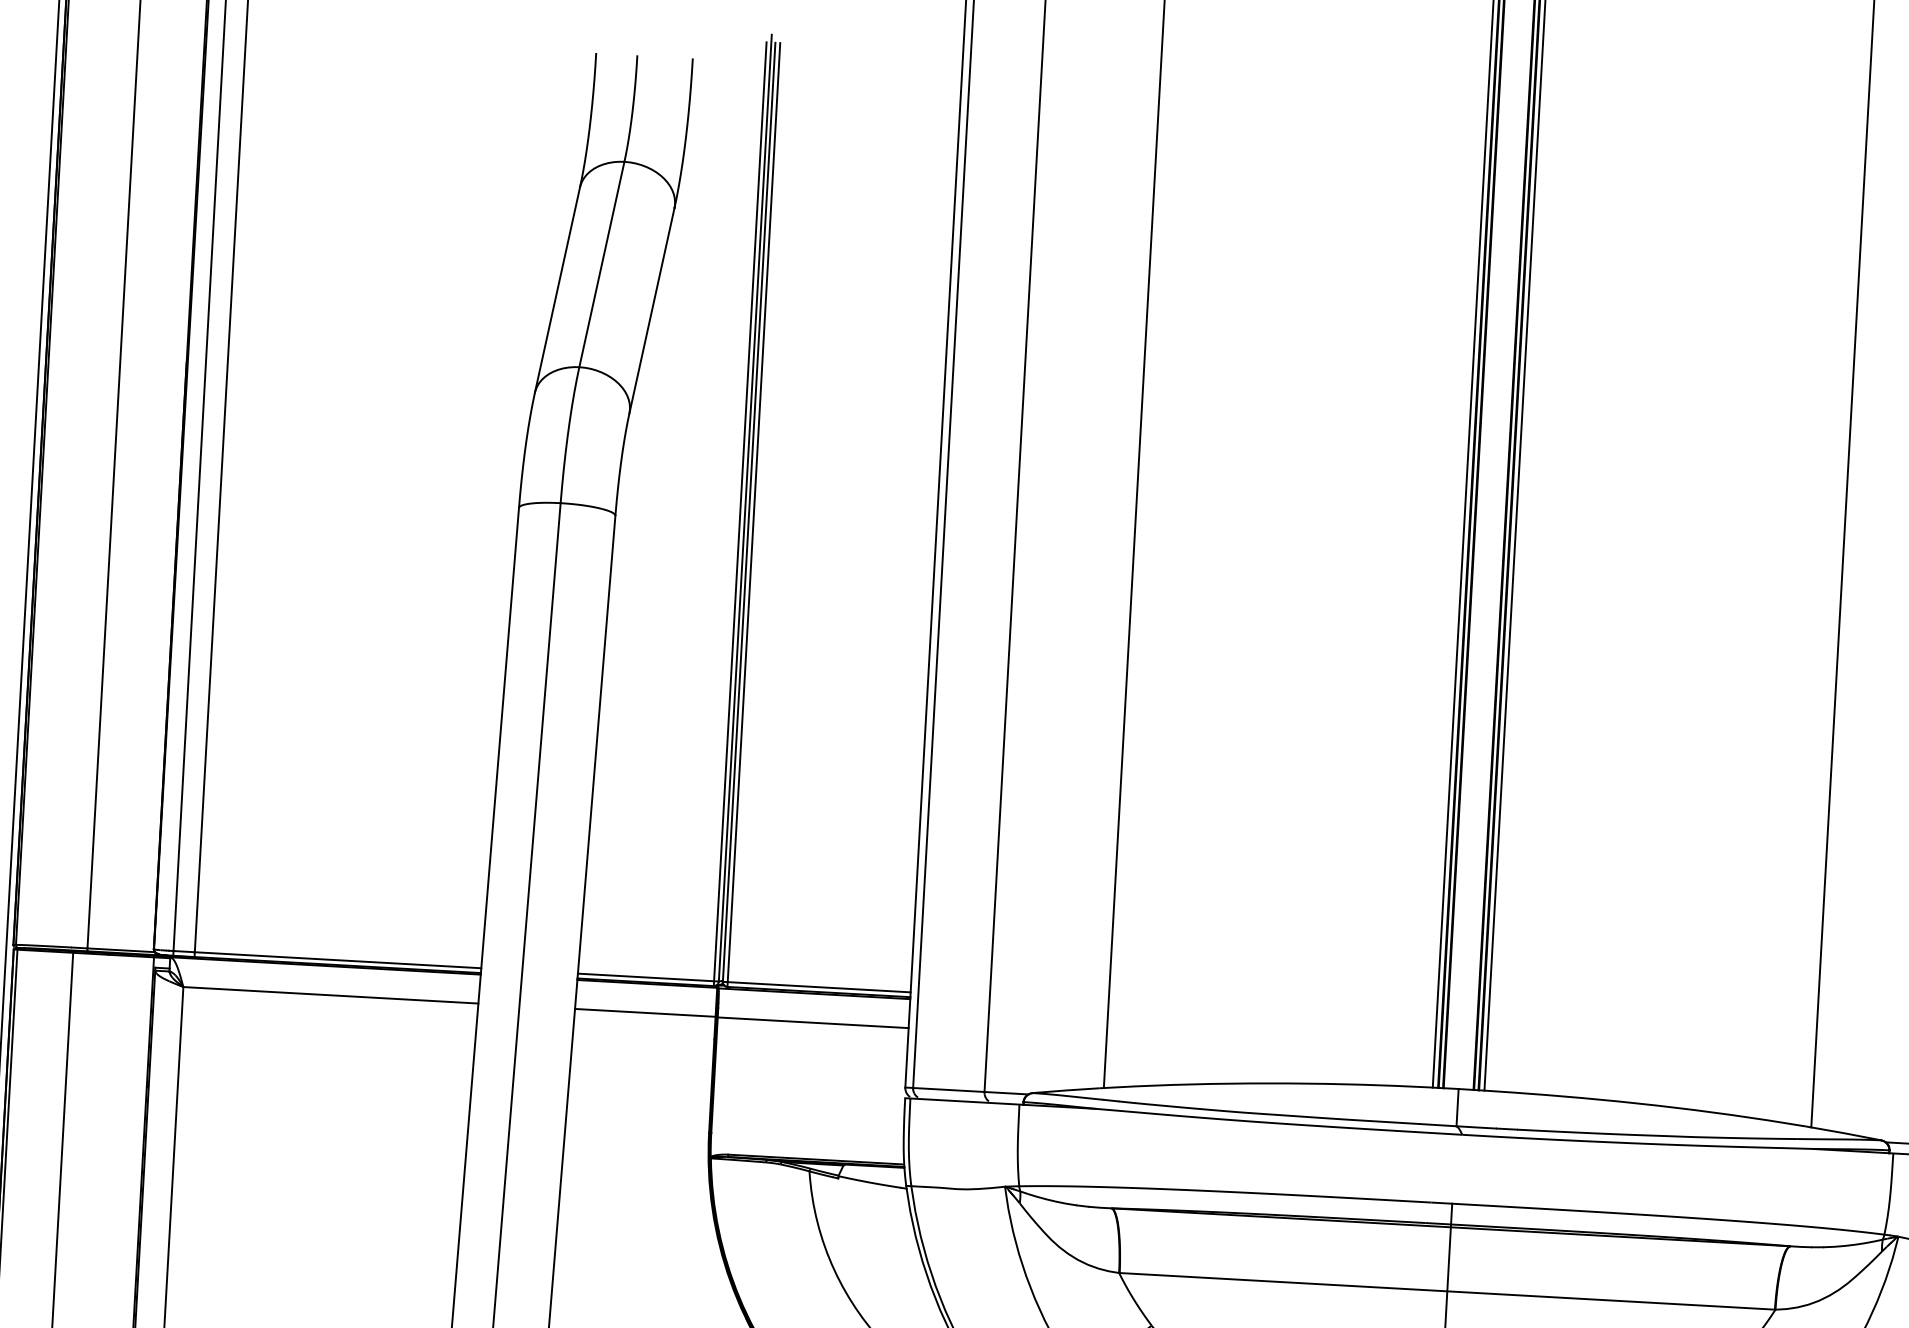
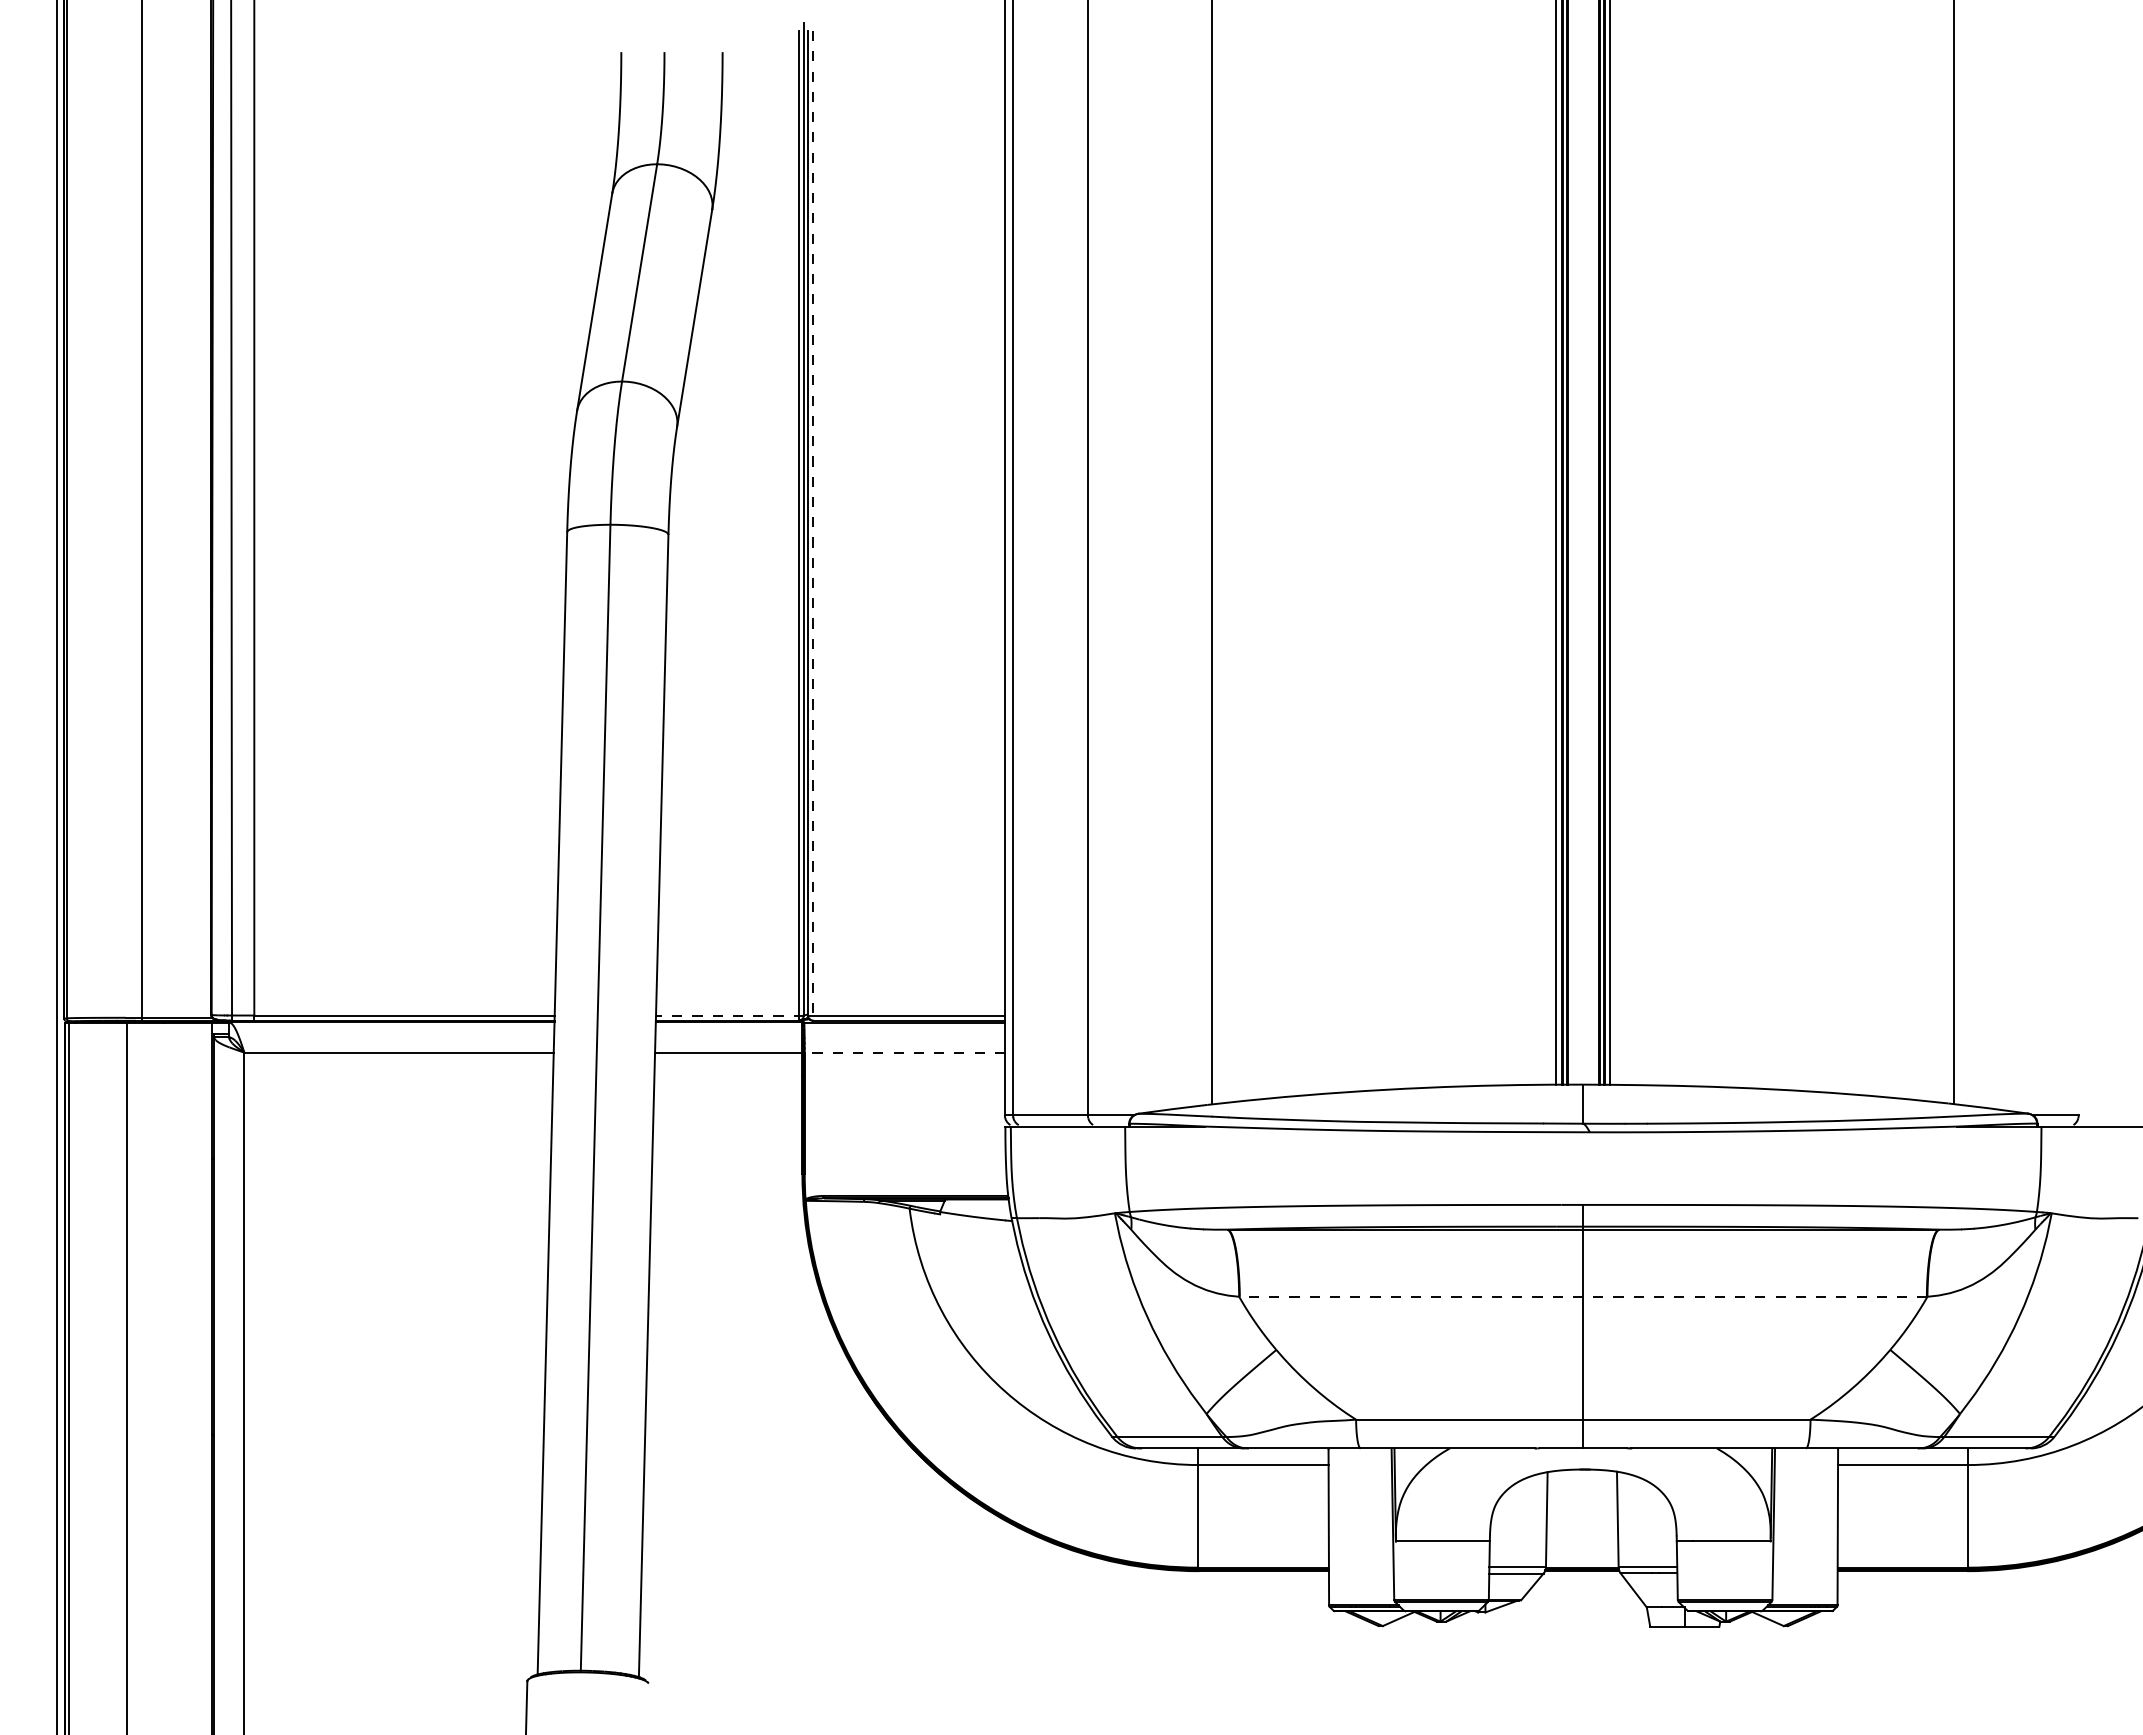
line: (754, 514) -> (813, 525), solid -> dashed
line: (648, 977) -> (729, 1015), solid -> dashed
line: (812, 1023) -> (904, 1053), solid -> dashed
line: (1446, 1291) -> (1582, 1296), solid -> dashed

